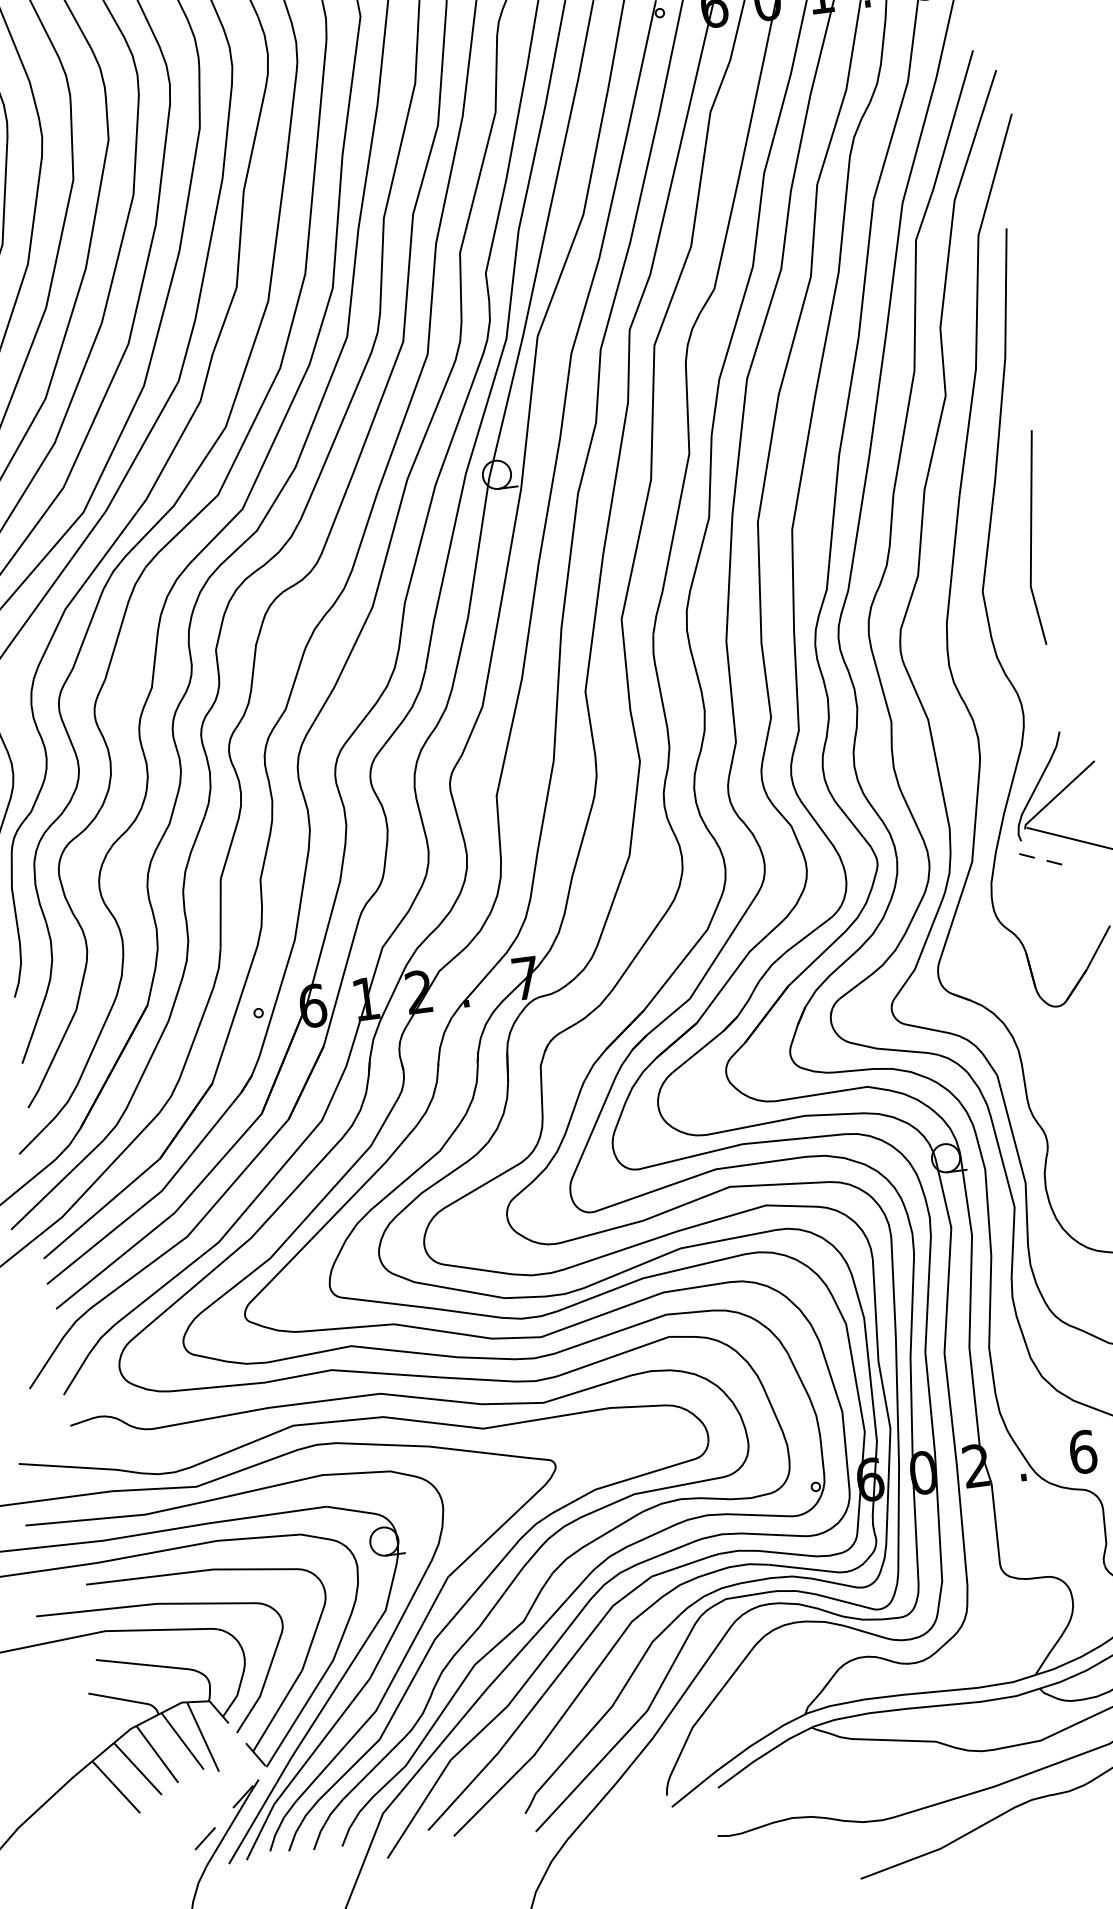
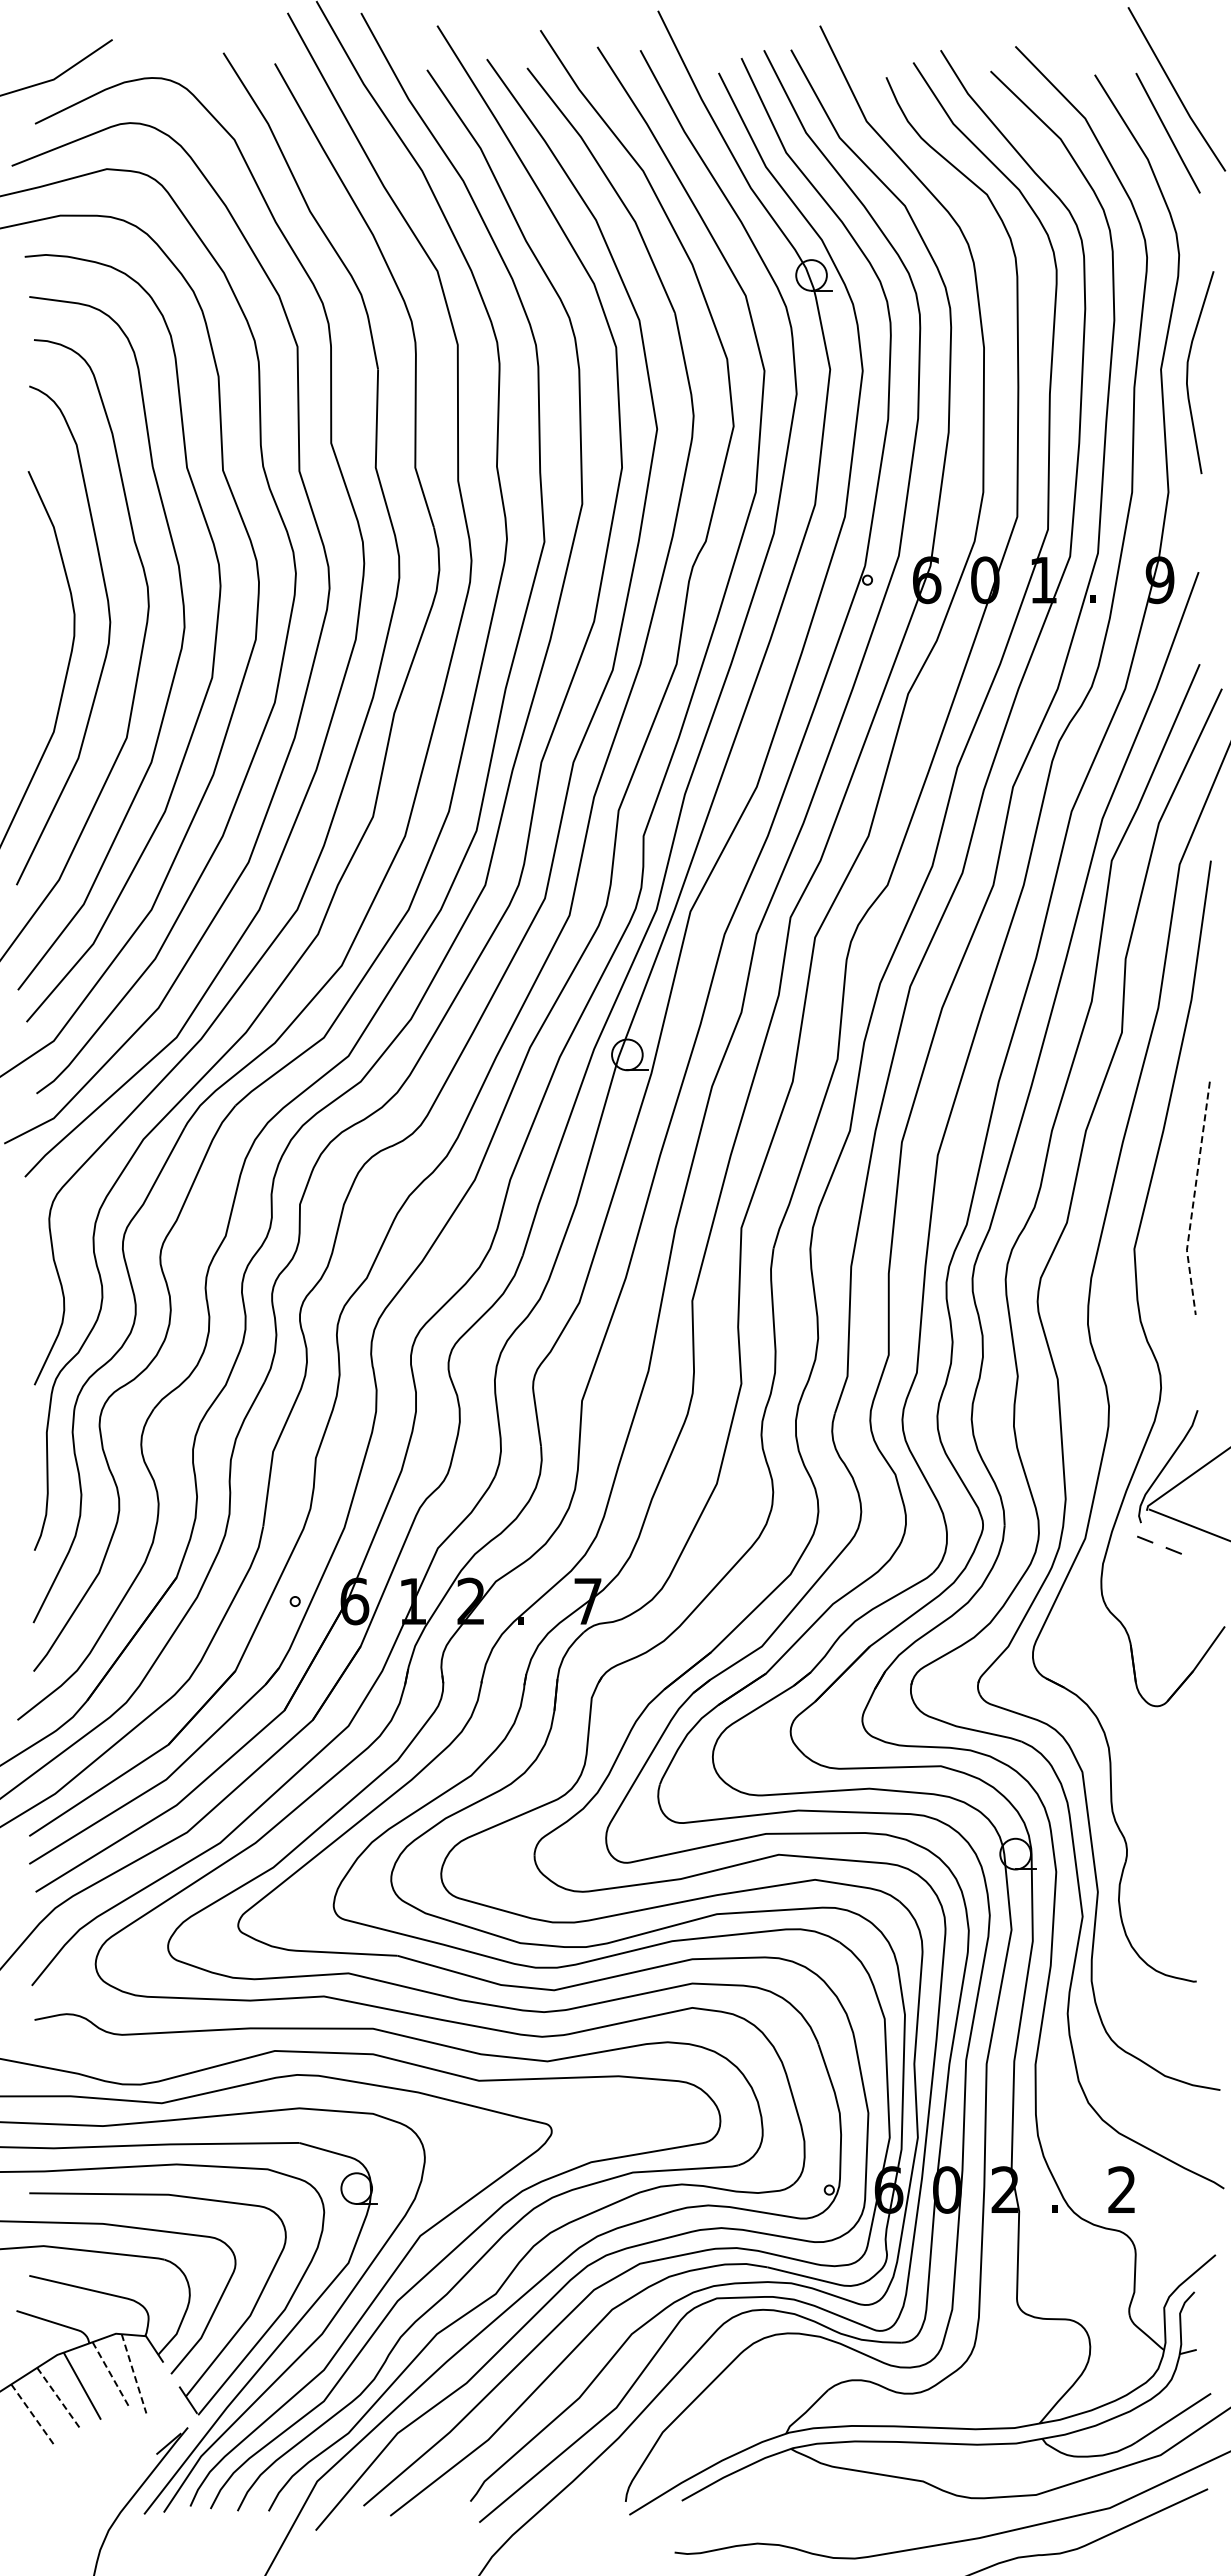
line: (1030, 538) -> (1193, 1198), solid -> dashed
text: (1083, 1451) -> (1122, 2189), 6 -> 2
line: (202, 1734) -> (133, 2371), solid -> dashed
line: (182, 1742) -> (111, 2376), solid -> dashed
line: (138, 1769) -> (59, 2399), solid -> dashed
line: (116, 1787) -> (33, 2416), solid -> dashed
line: (204, 1838) -> (121, 2483), removed

